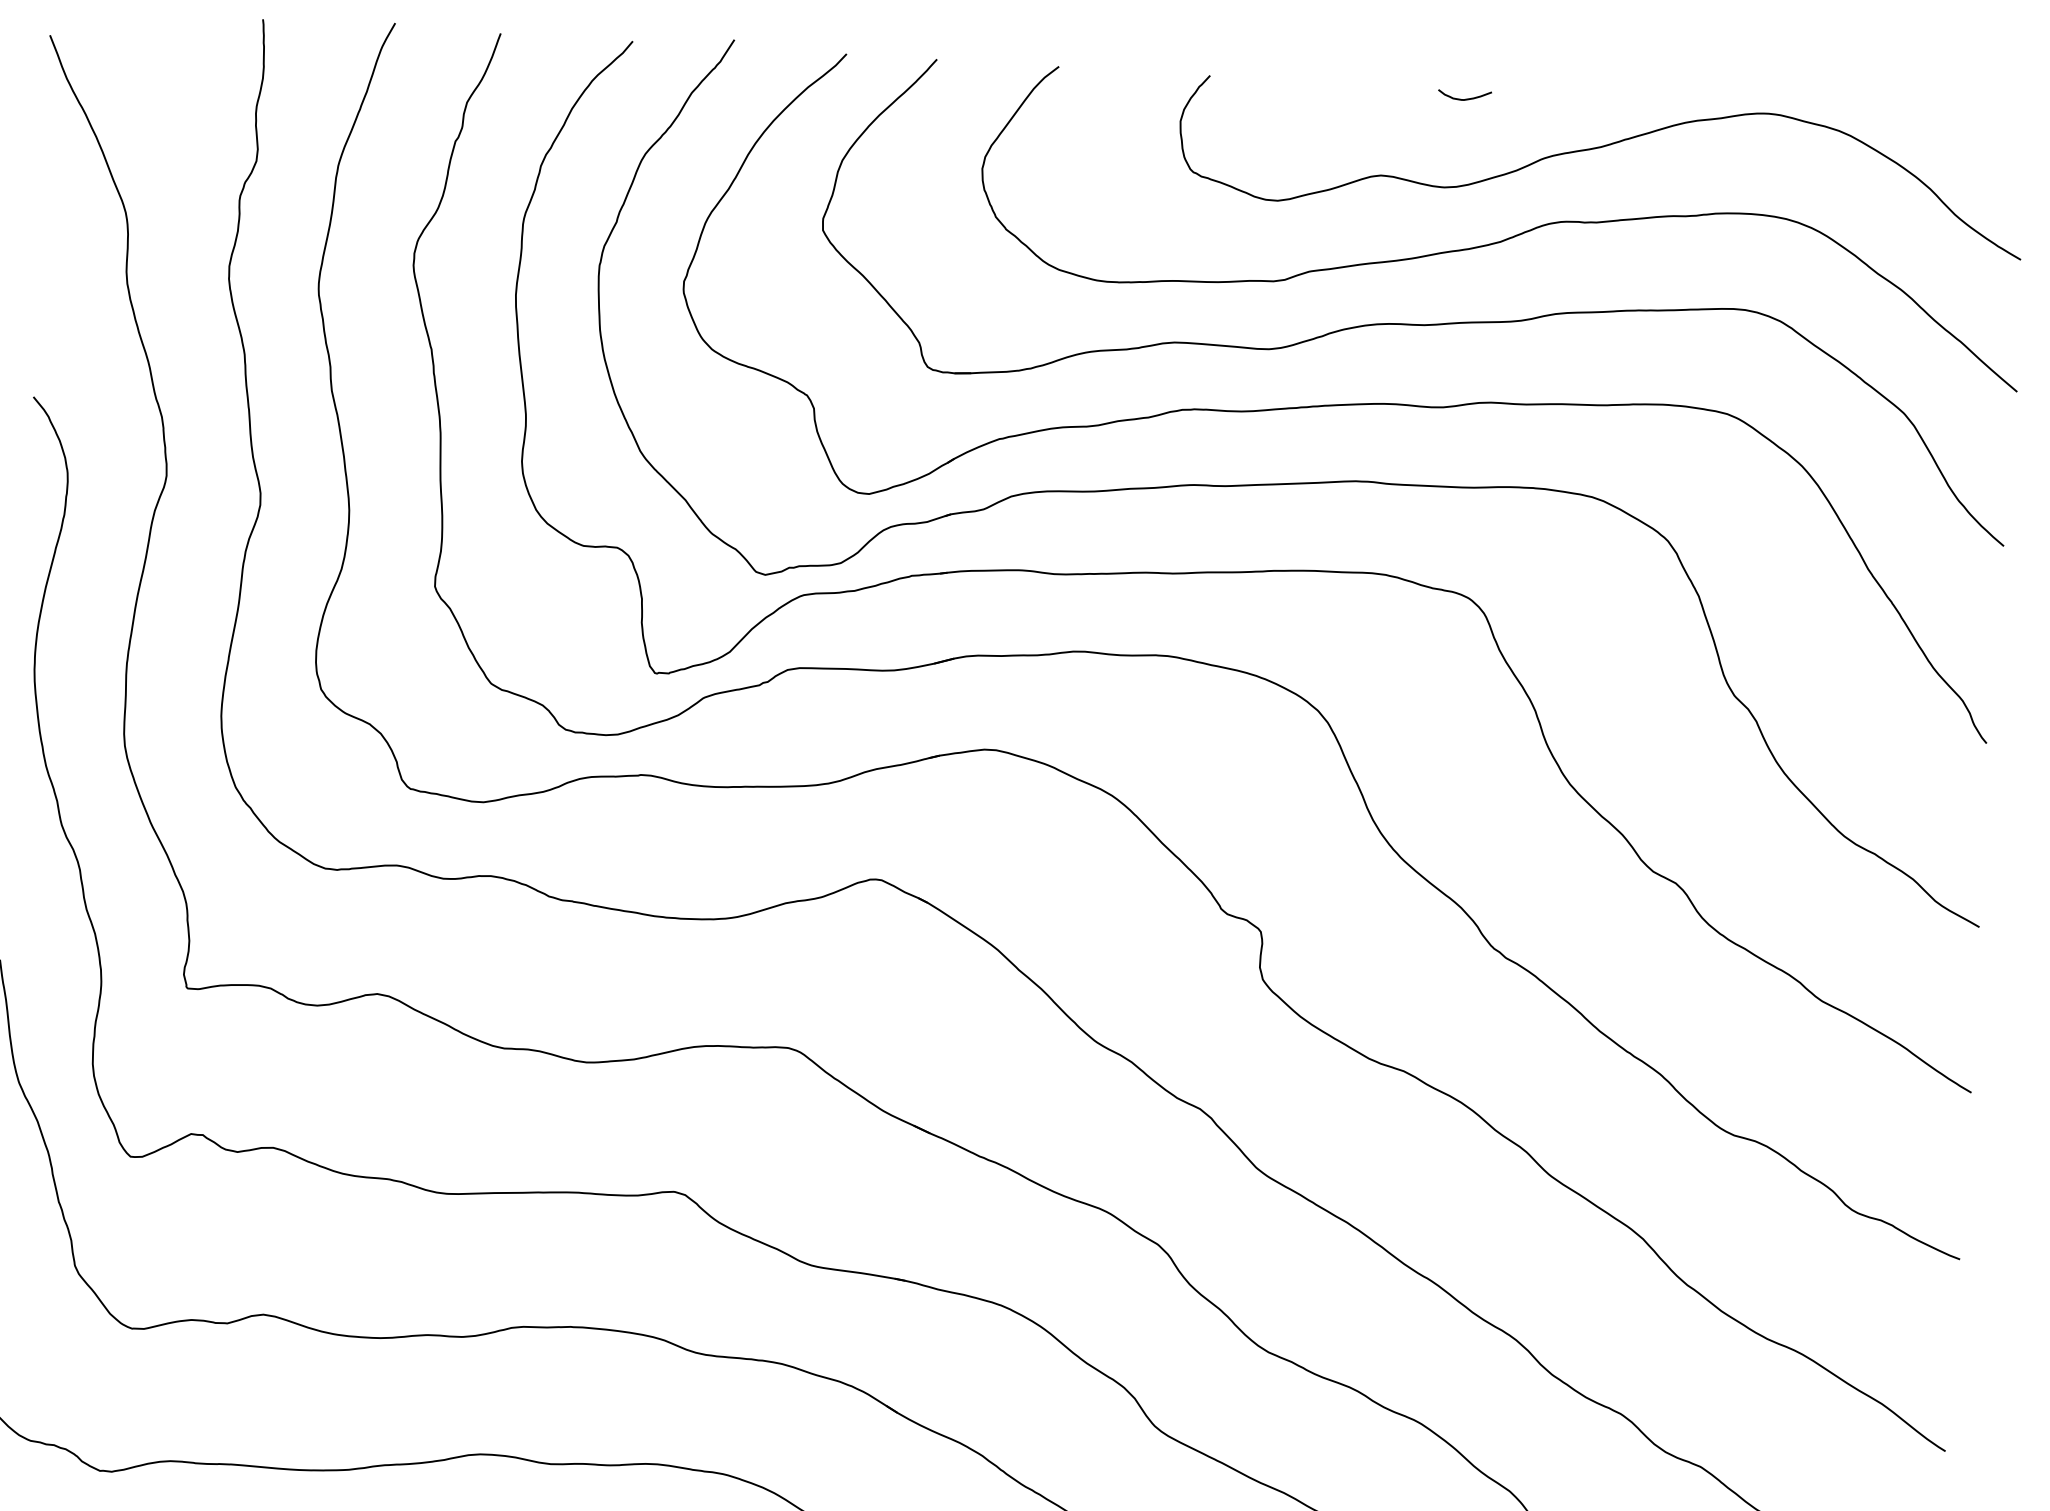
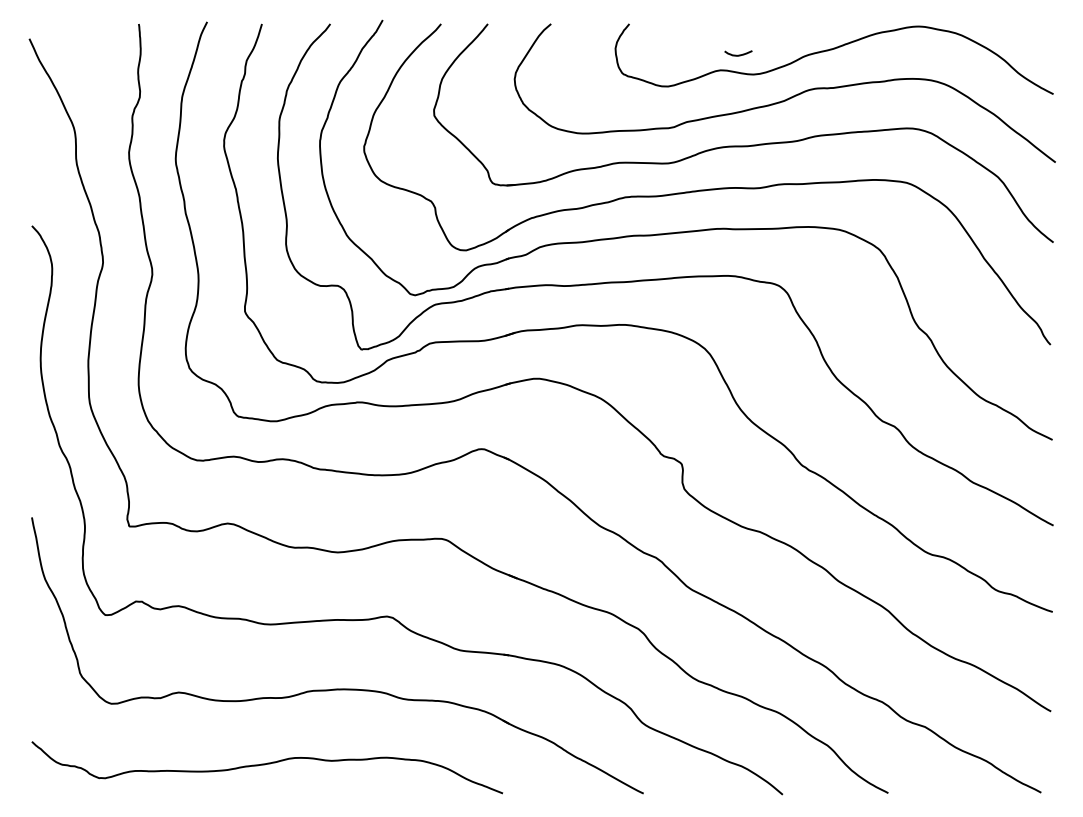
curve: (1464, 97) -> (738, 54), moved

